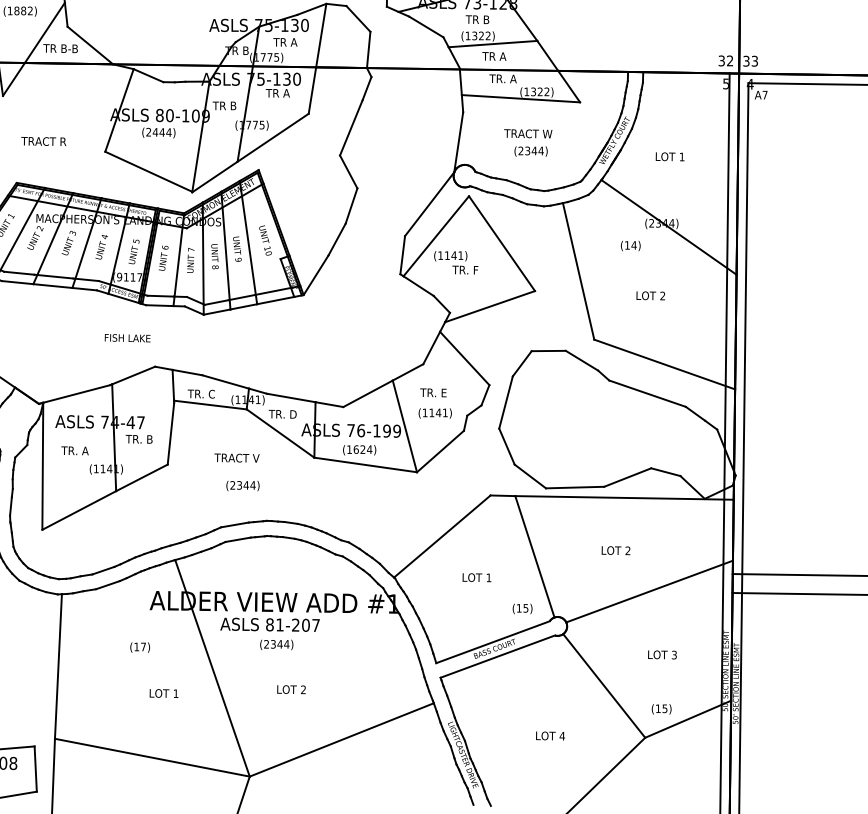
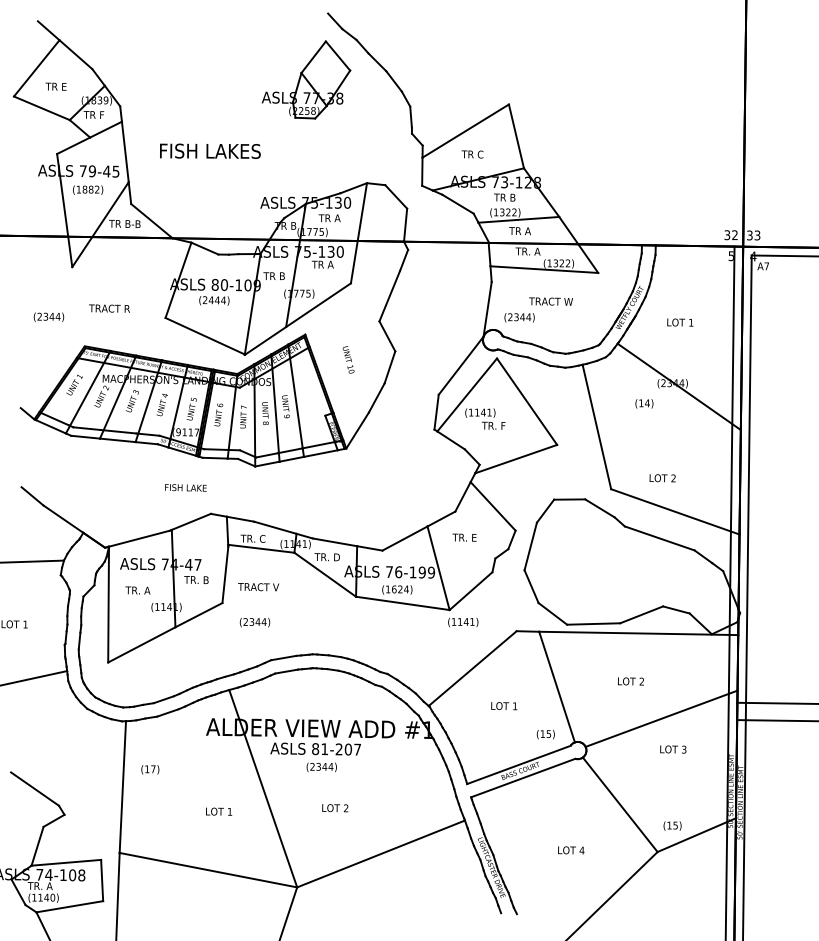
text: (531, 151) -> (519, 317), moved
text: (265, 240) -> (348, 359), moved
text: (650, 296) -> (662, 478), moved
text: (435, 413) -> (463, 622), moved
text: (236, 458) -> (258, 587), moved
text: (242, 485) -> (254, 622), moved
text: (140, 647) -> (150, 769), moved
text: (662, 654) -> (673, 749), moved

